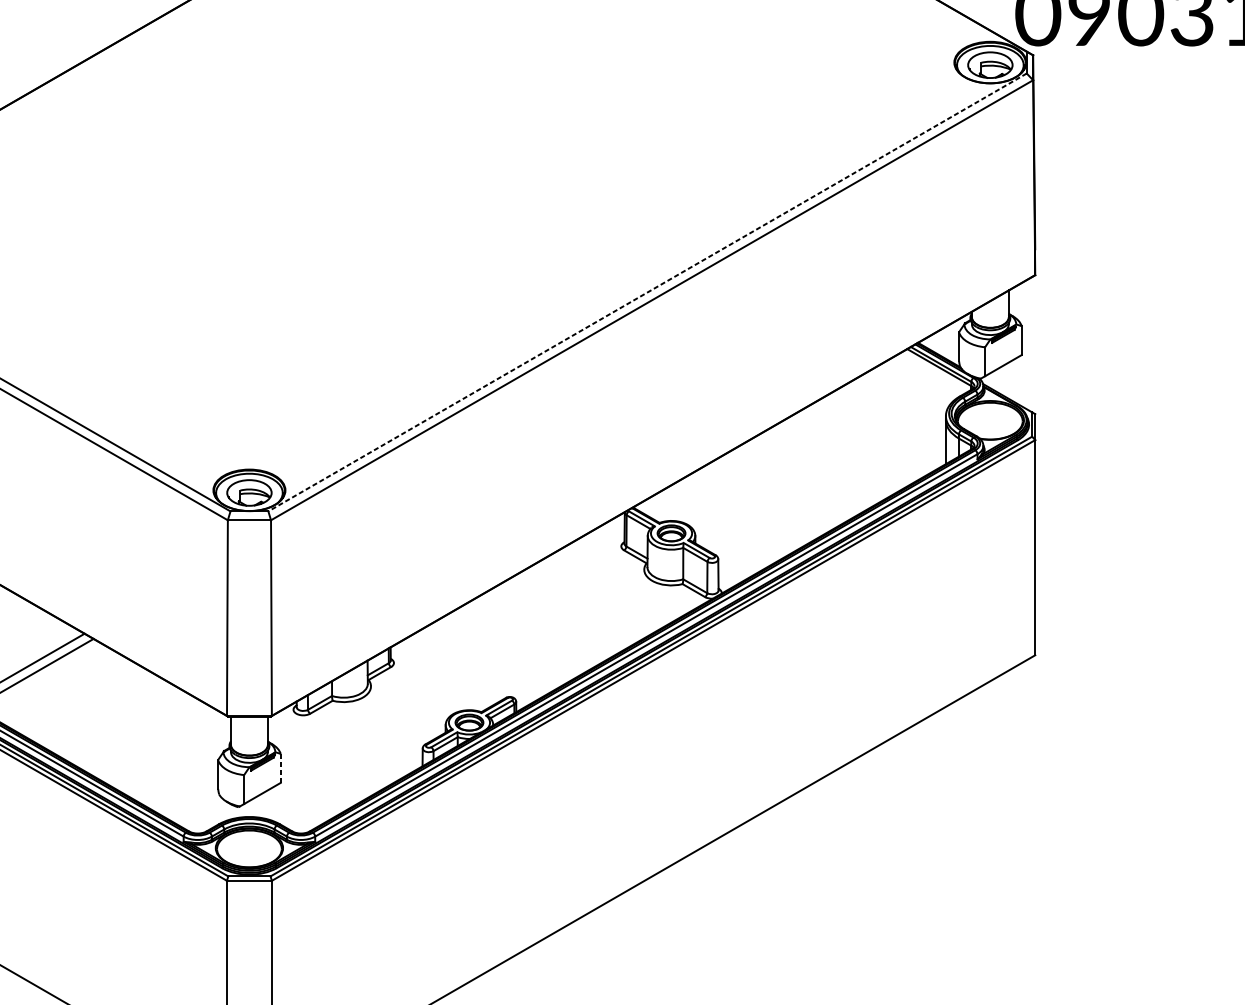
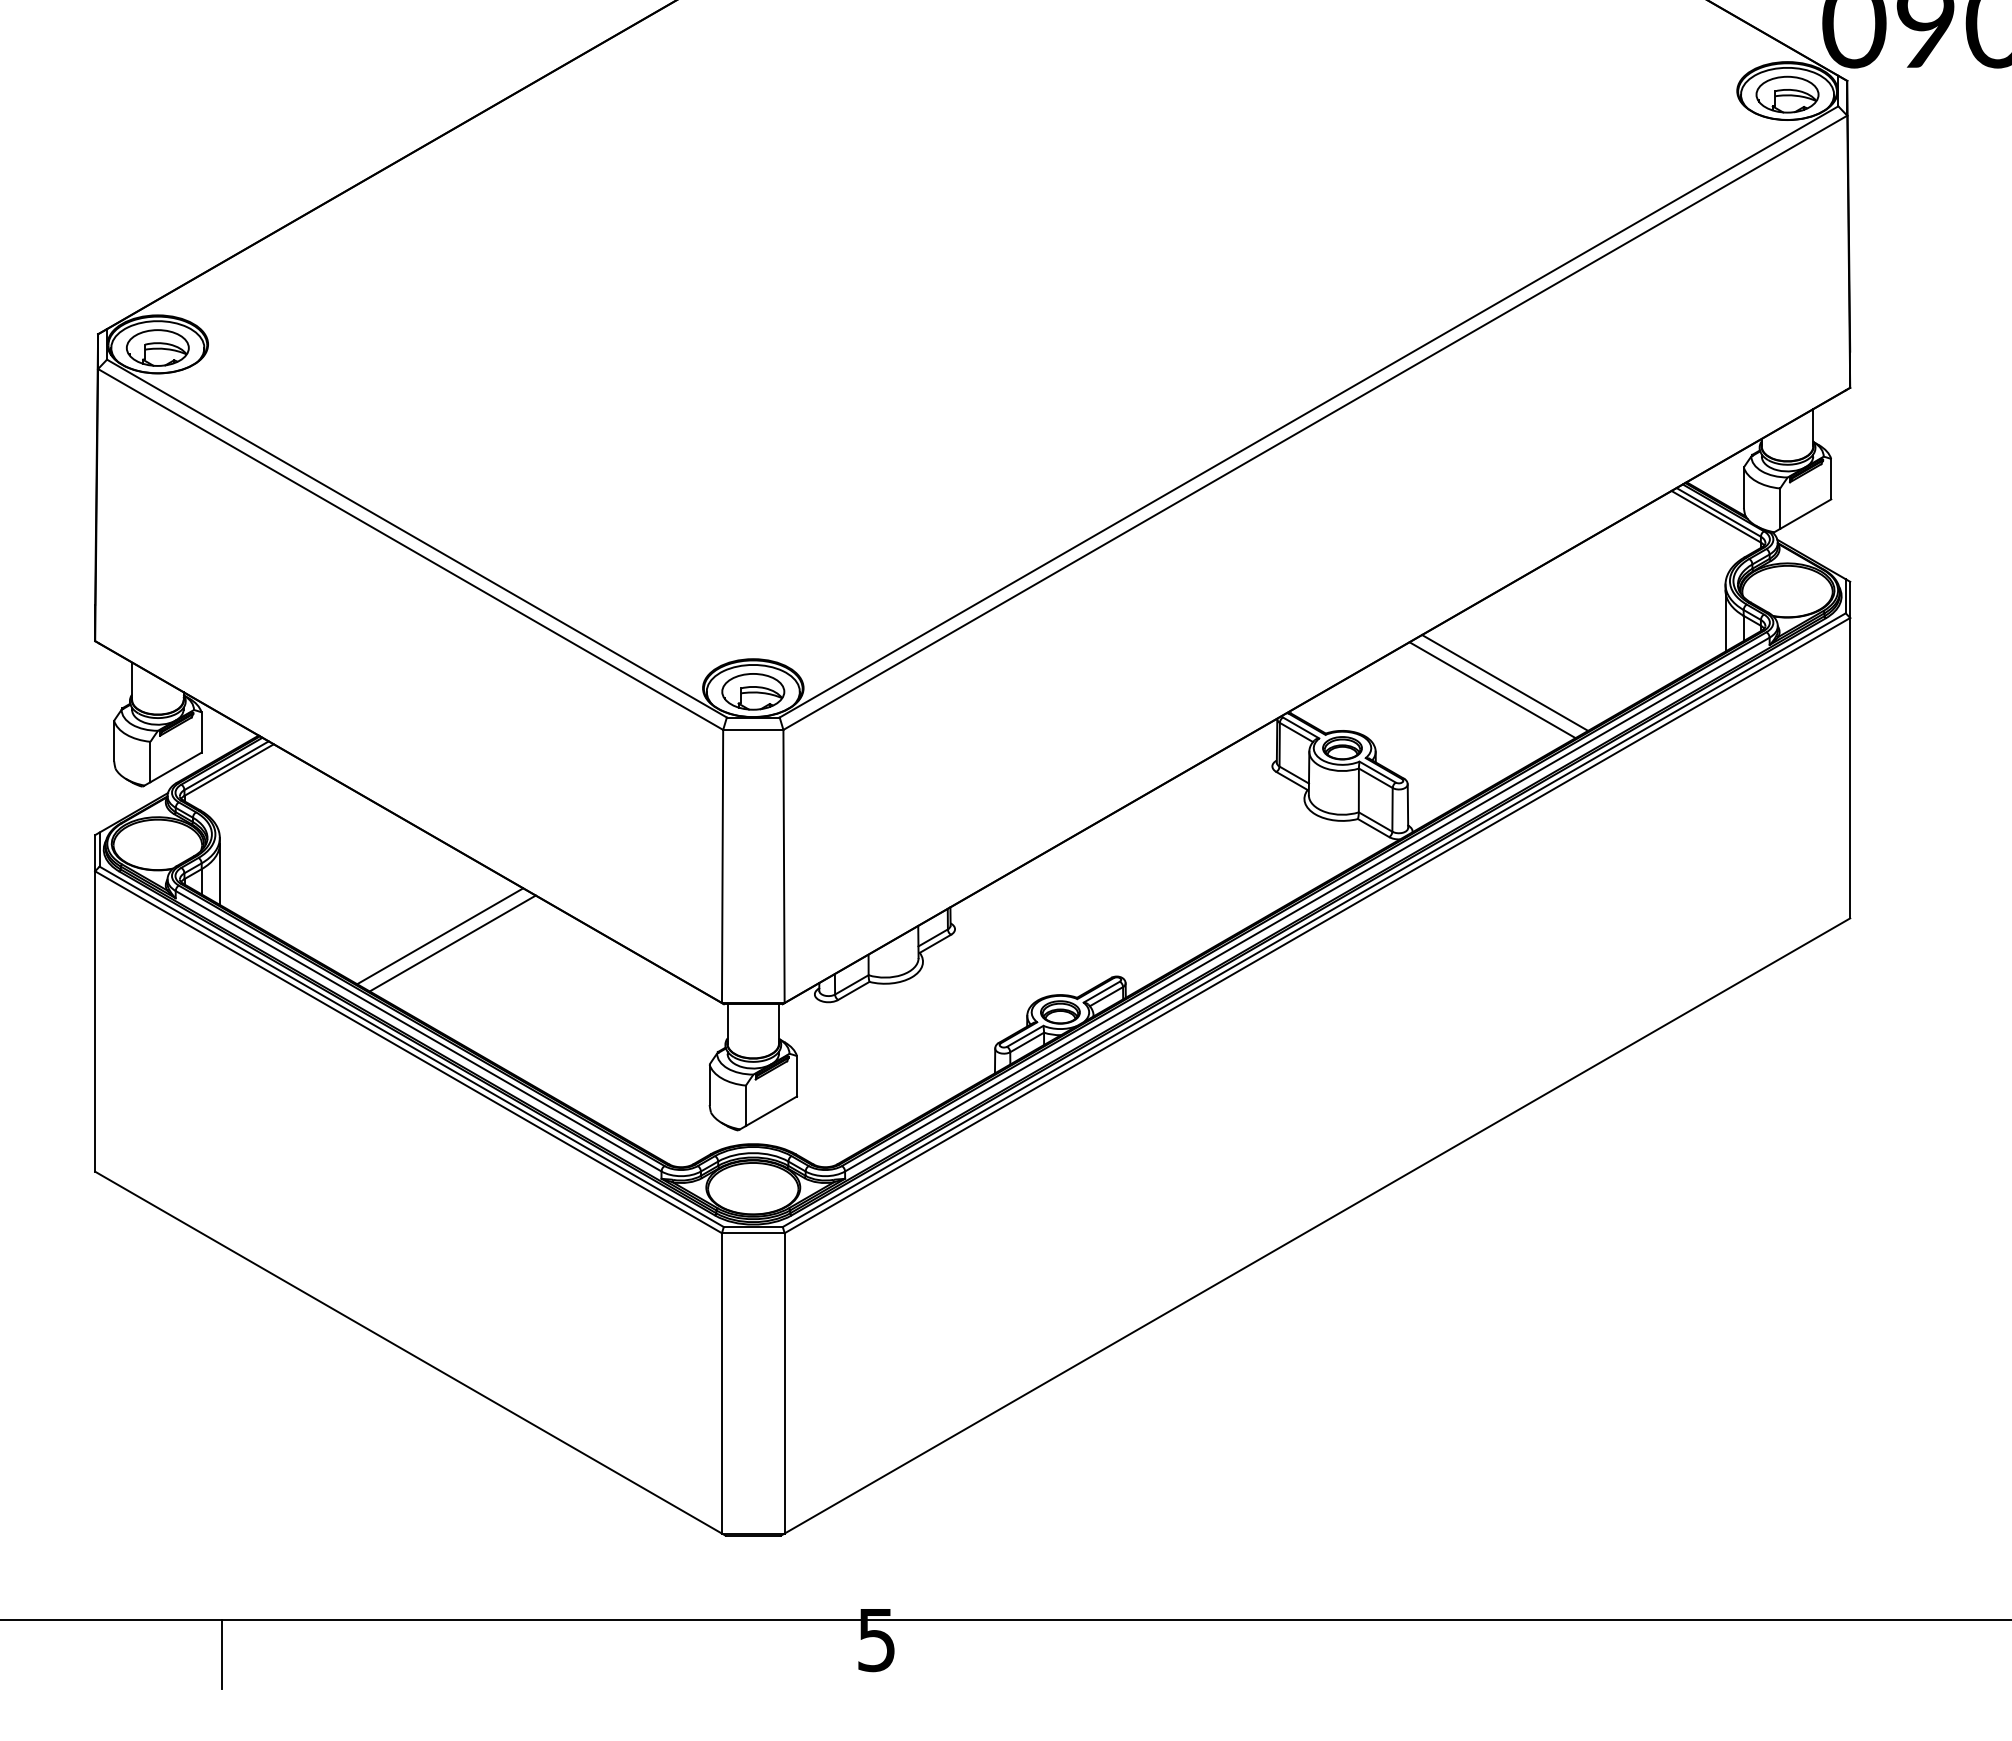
line: (647, 292) -> (1308, 412), dashed -> solid
line: (788, 486) -> (1505, 682), added
line: (779, 492) -> (1492, 690), added
line: (281, 768) -> (797, 1076), dashed -> solid

